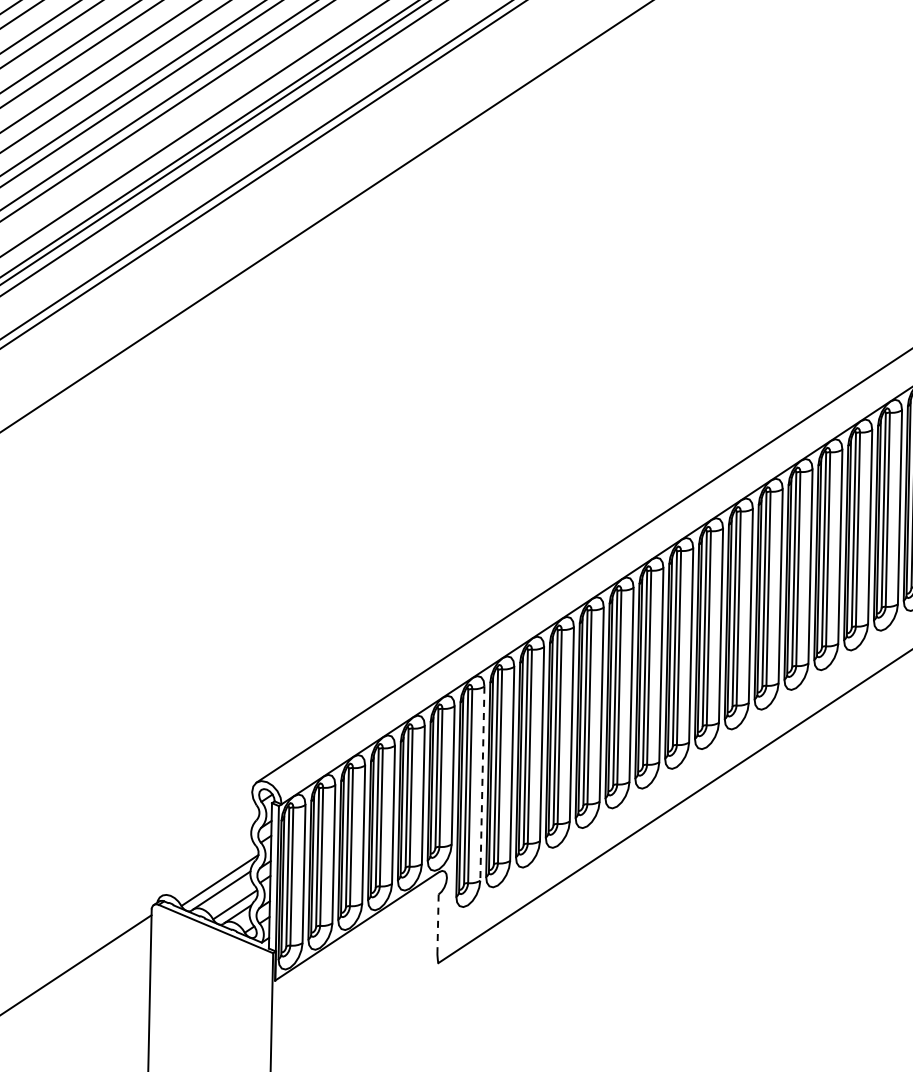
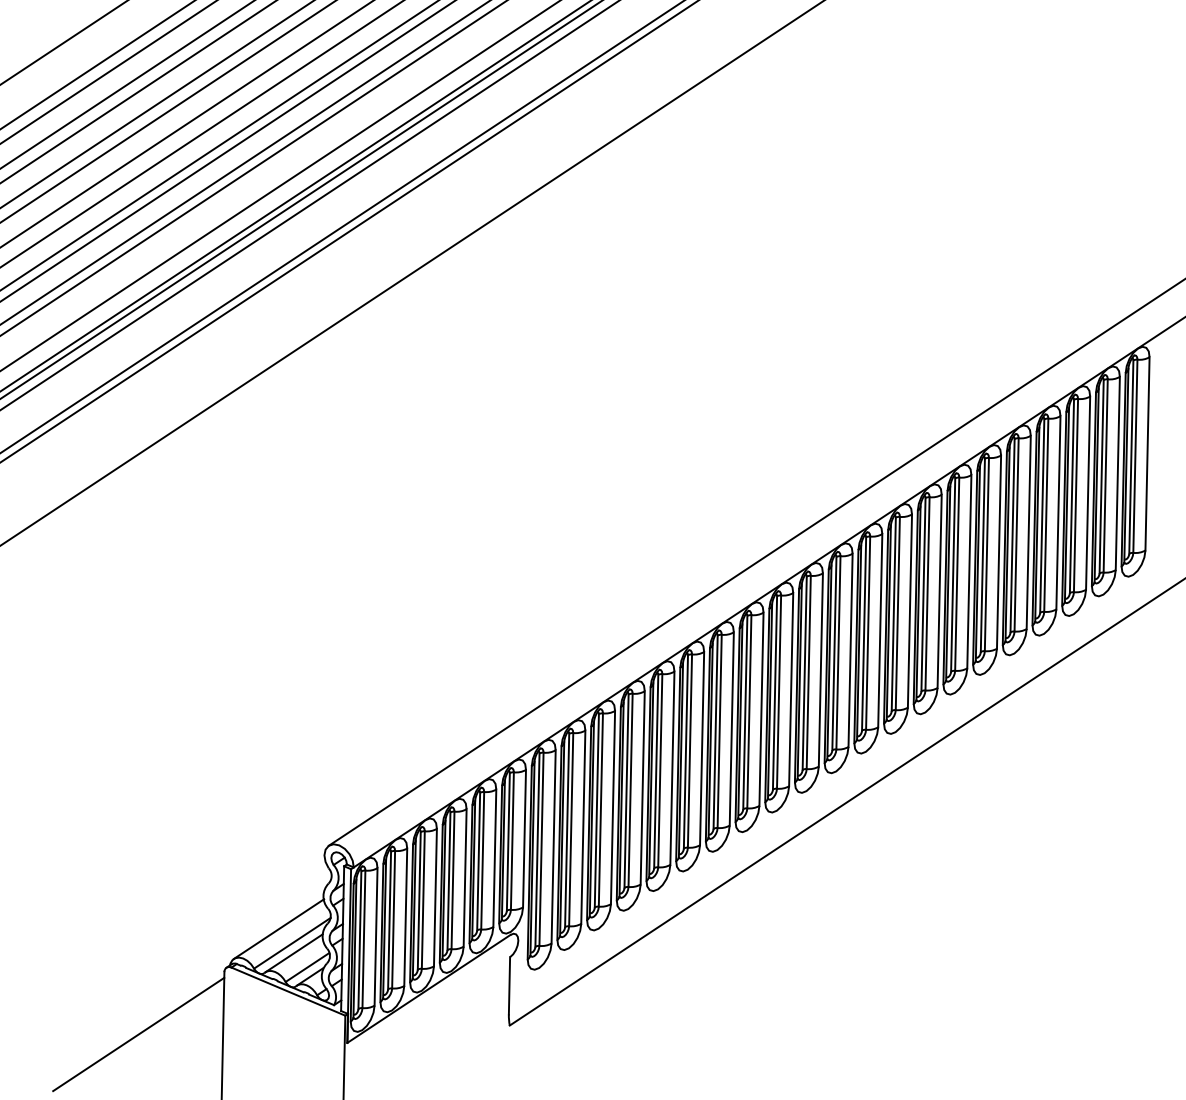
line: (482, 783) -> (553, 846), dashed -> solid
line: (206, 865) -> (278, 928), added
line: (438, 922) -> (509, 985), dashed -> solid

